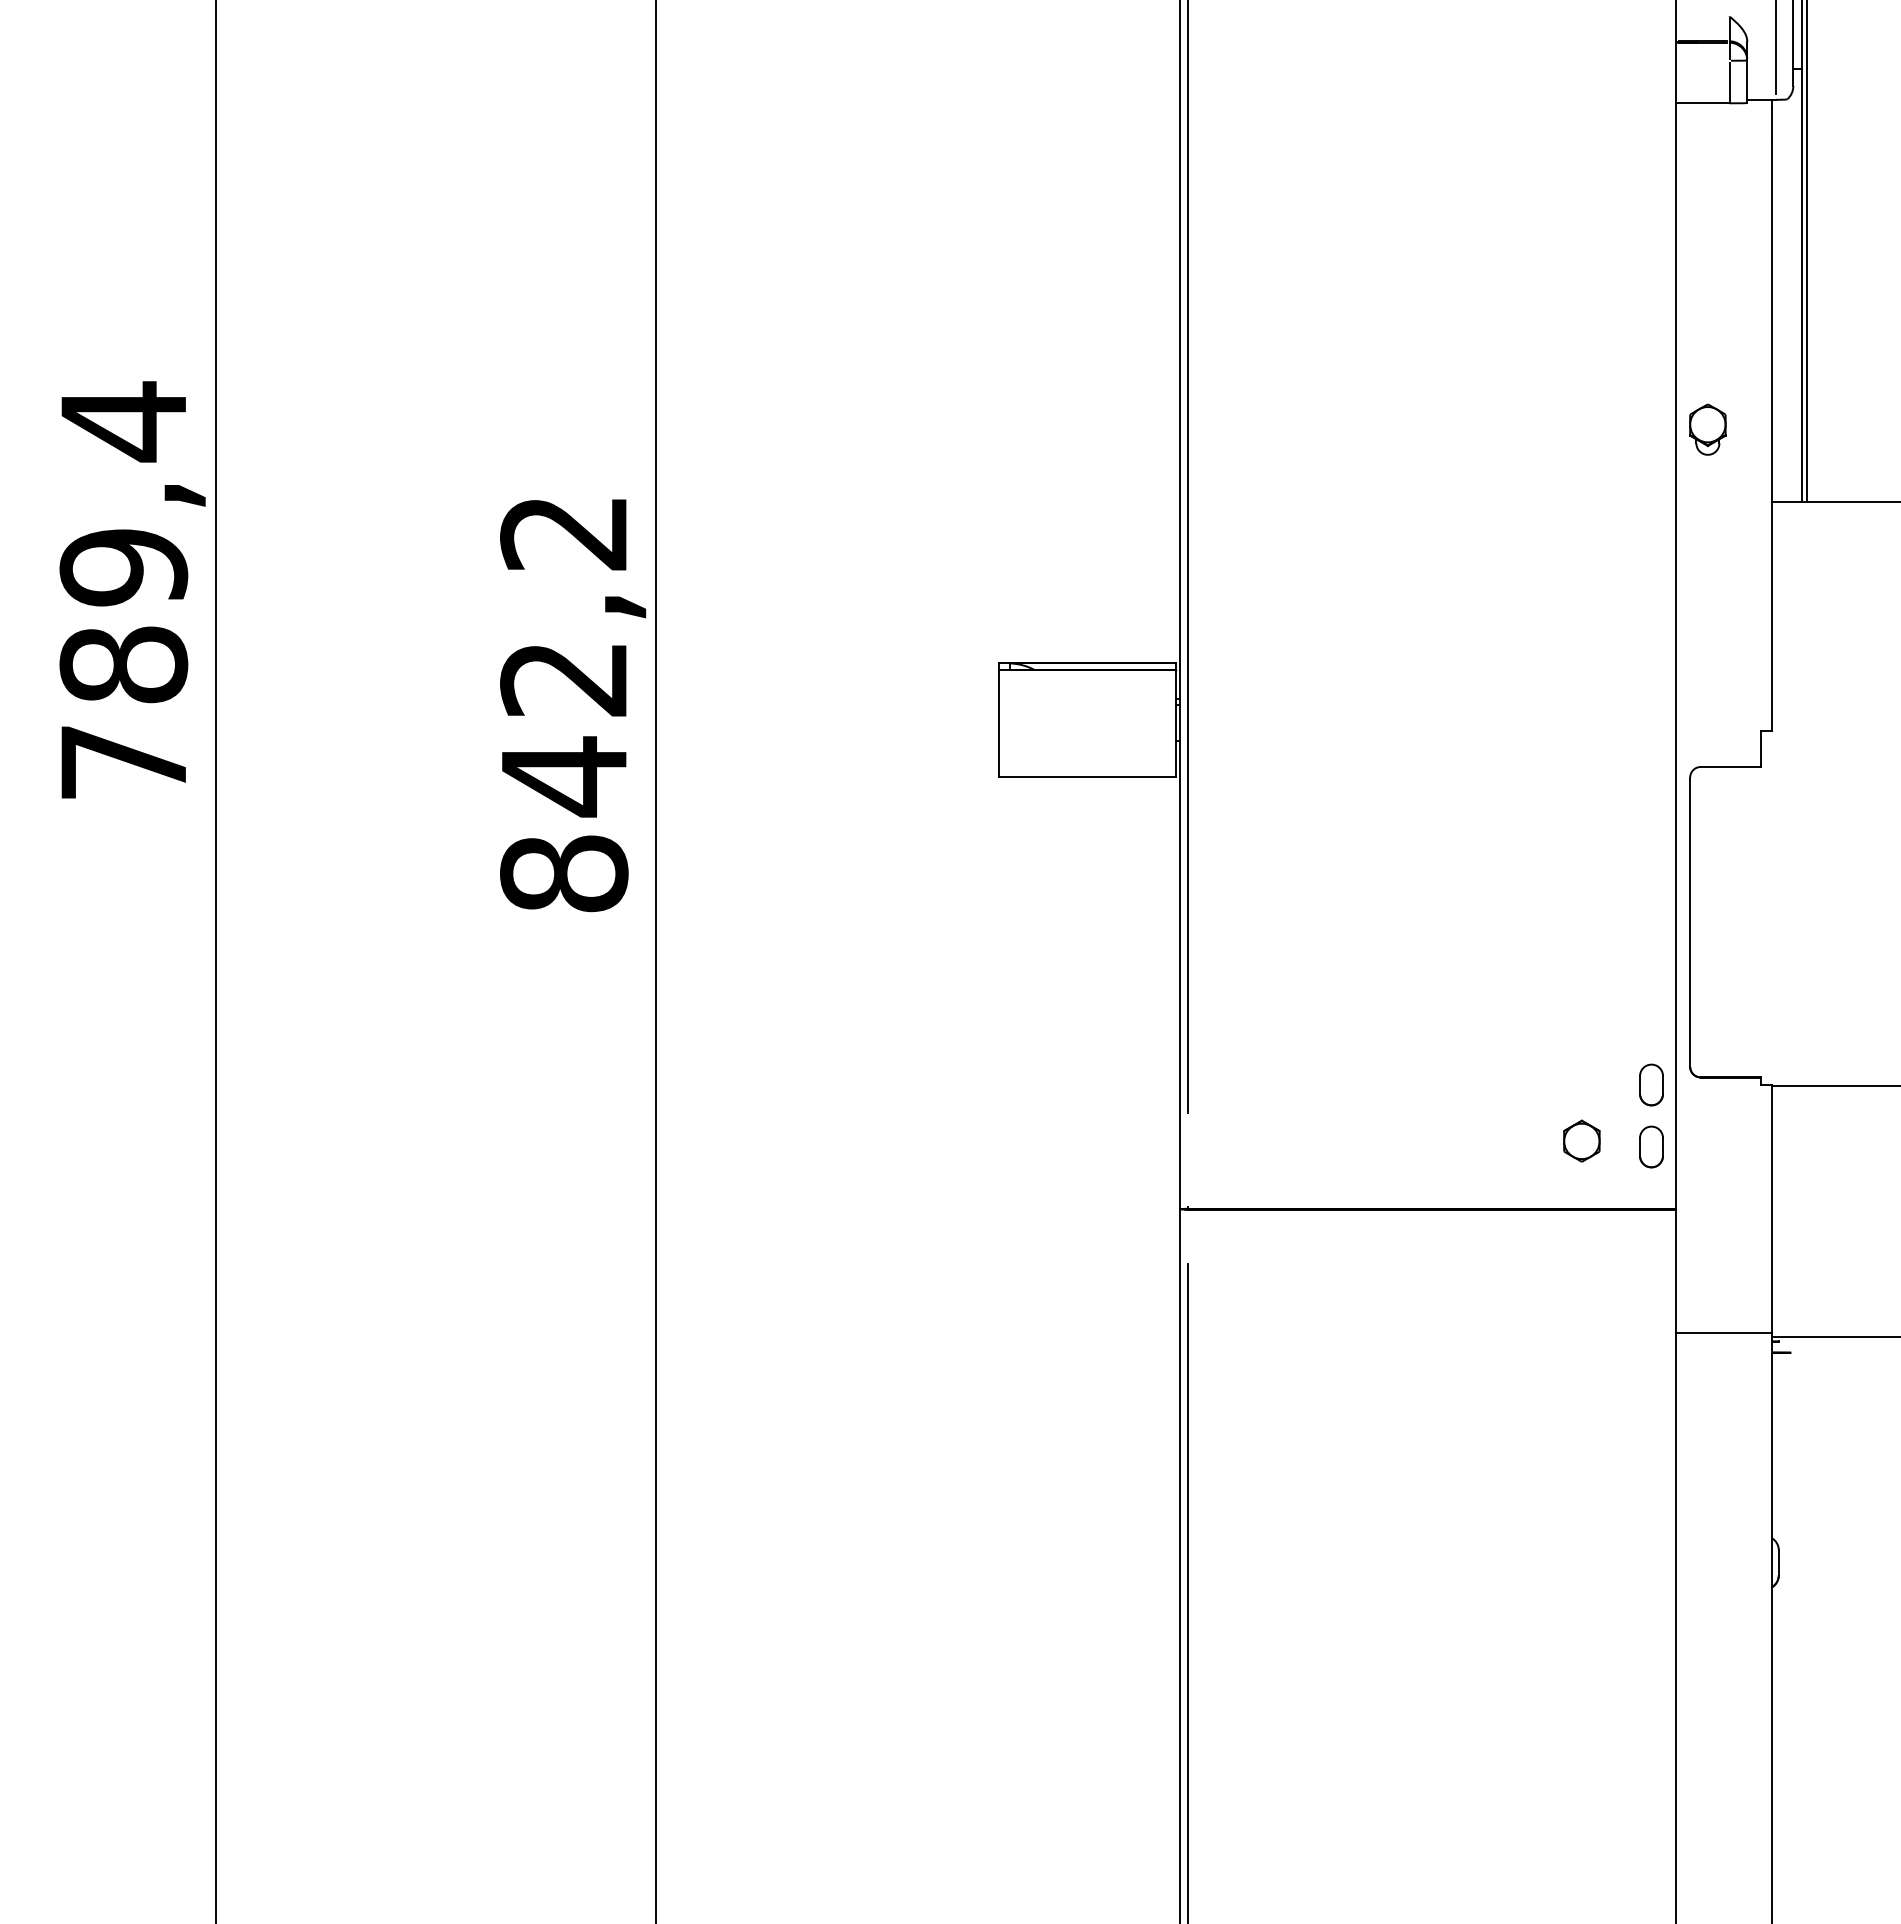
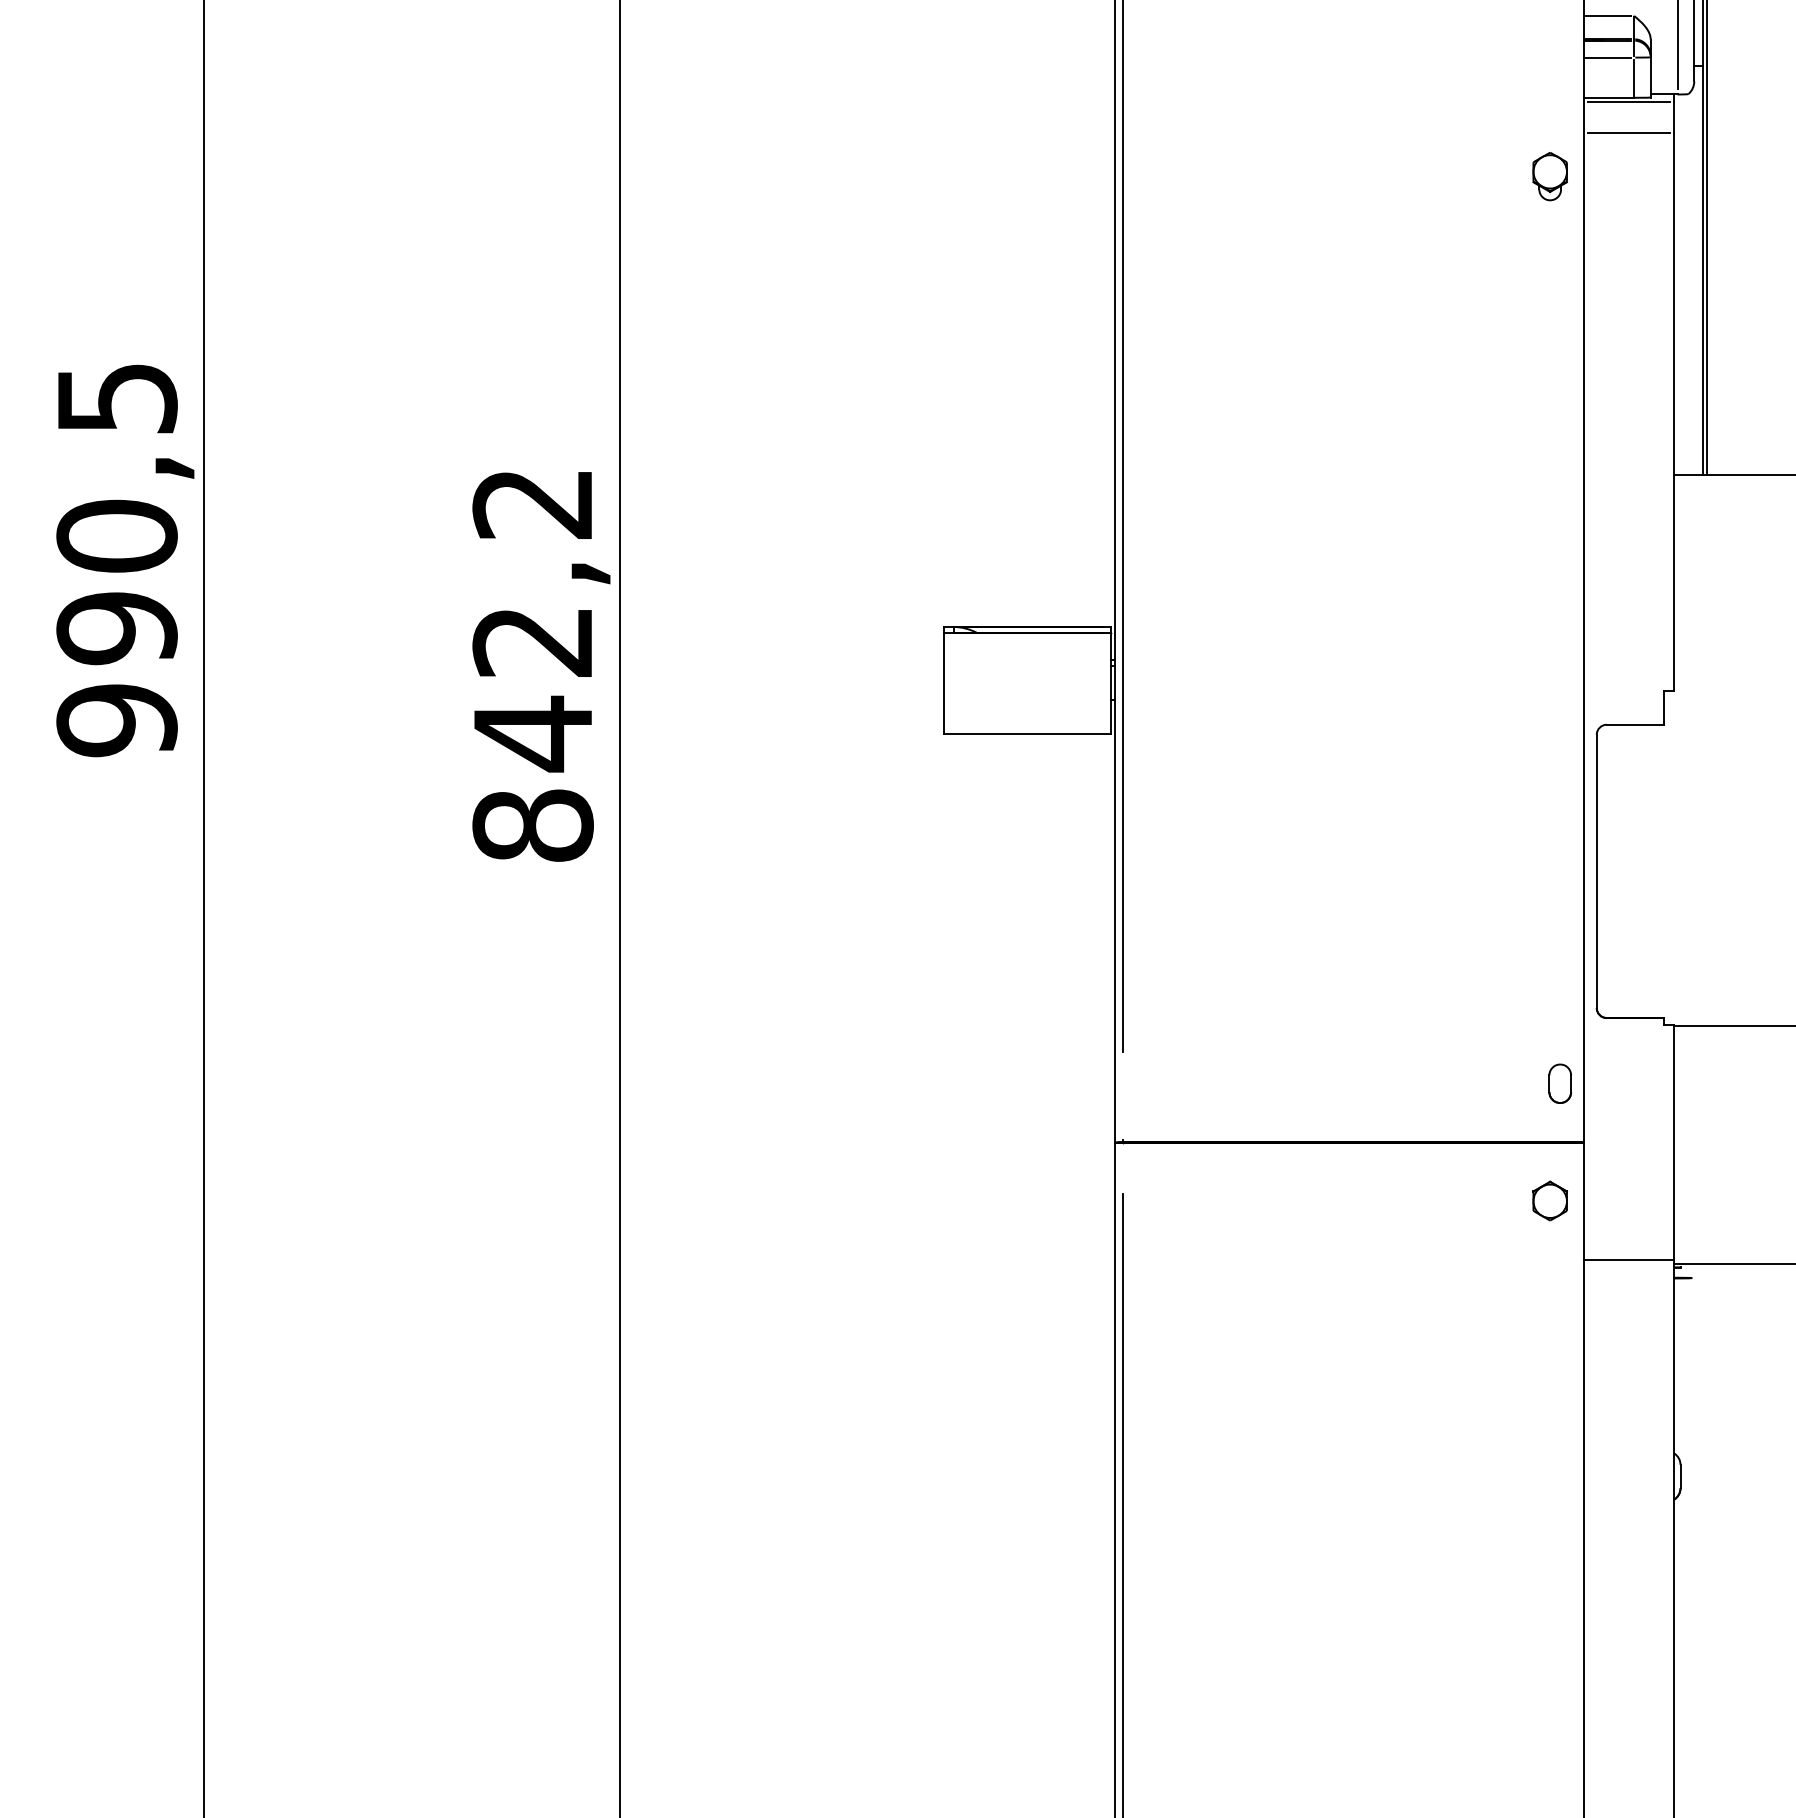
line: (1702, 16) -> (1608, 15), added
line: (1702, 60) -> (1608, 57), added
line: (1724, 107) -> (1629, 101), added
line: (1724, 140) -> (1629, 132), added
part: (1707, 429) -> (1549, 176), moved
text: (123, 591) -> (116, 558), 789,4 -> 990,5
part: (1651, 1084) -> (1560, 1024), removed
part: (1581, 1140) -> (1549, 1200), moved

